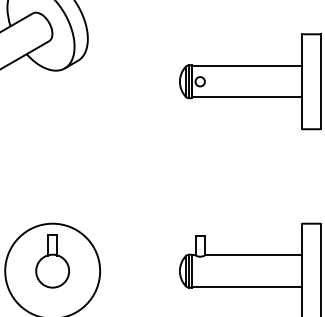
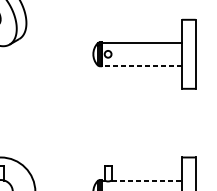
line: (247, 97) -> (142, 65), solid -> dashed
line: (253, 255) -> (146, 180), solid -> dashed

